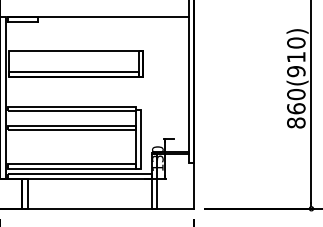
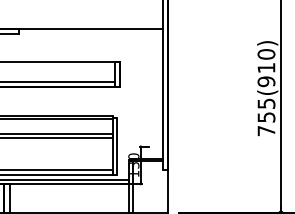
text: (296, 108) -> (266, 117), 860(910) -> 755(910)

